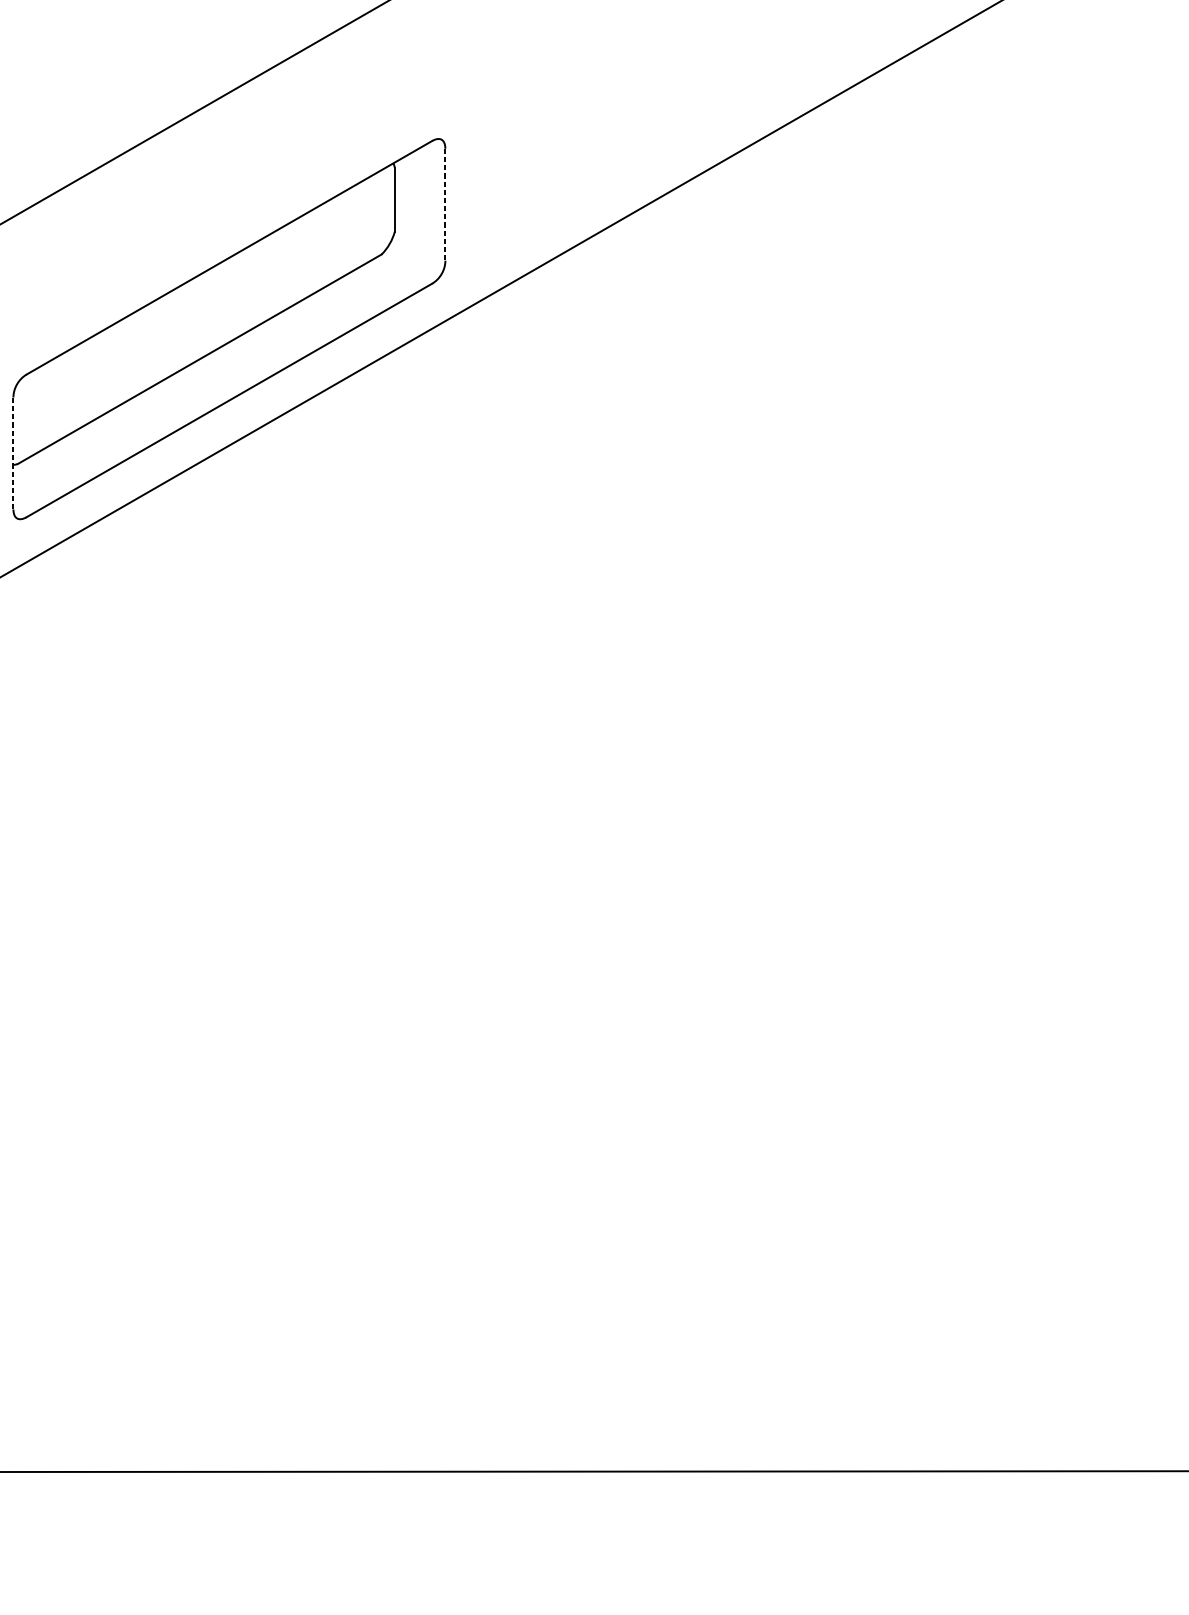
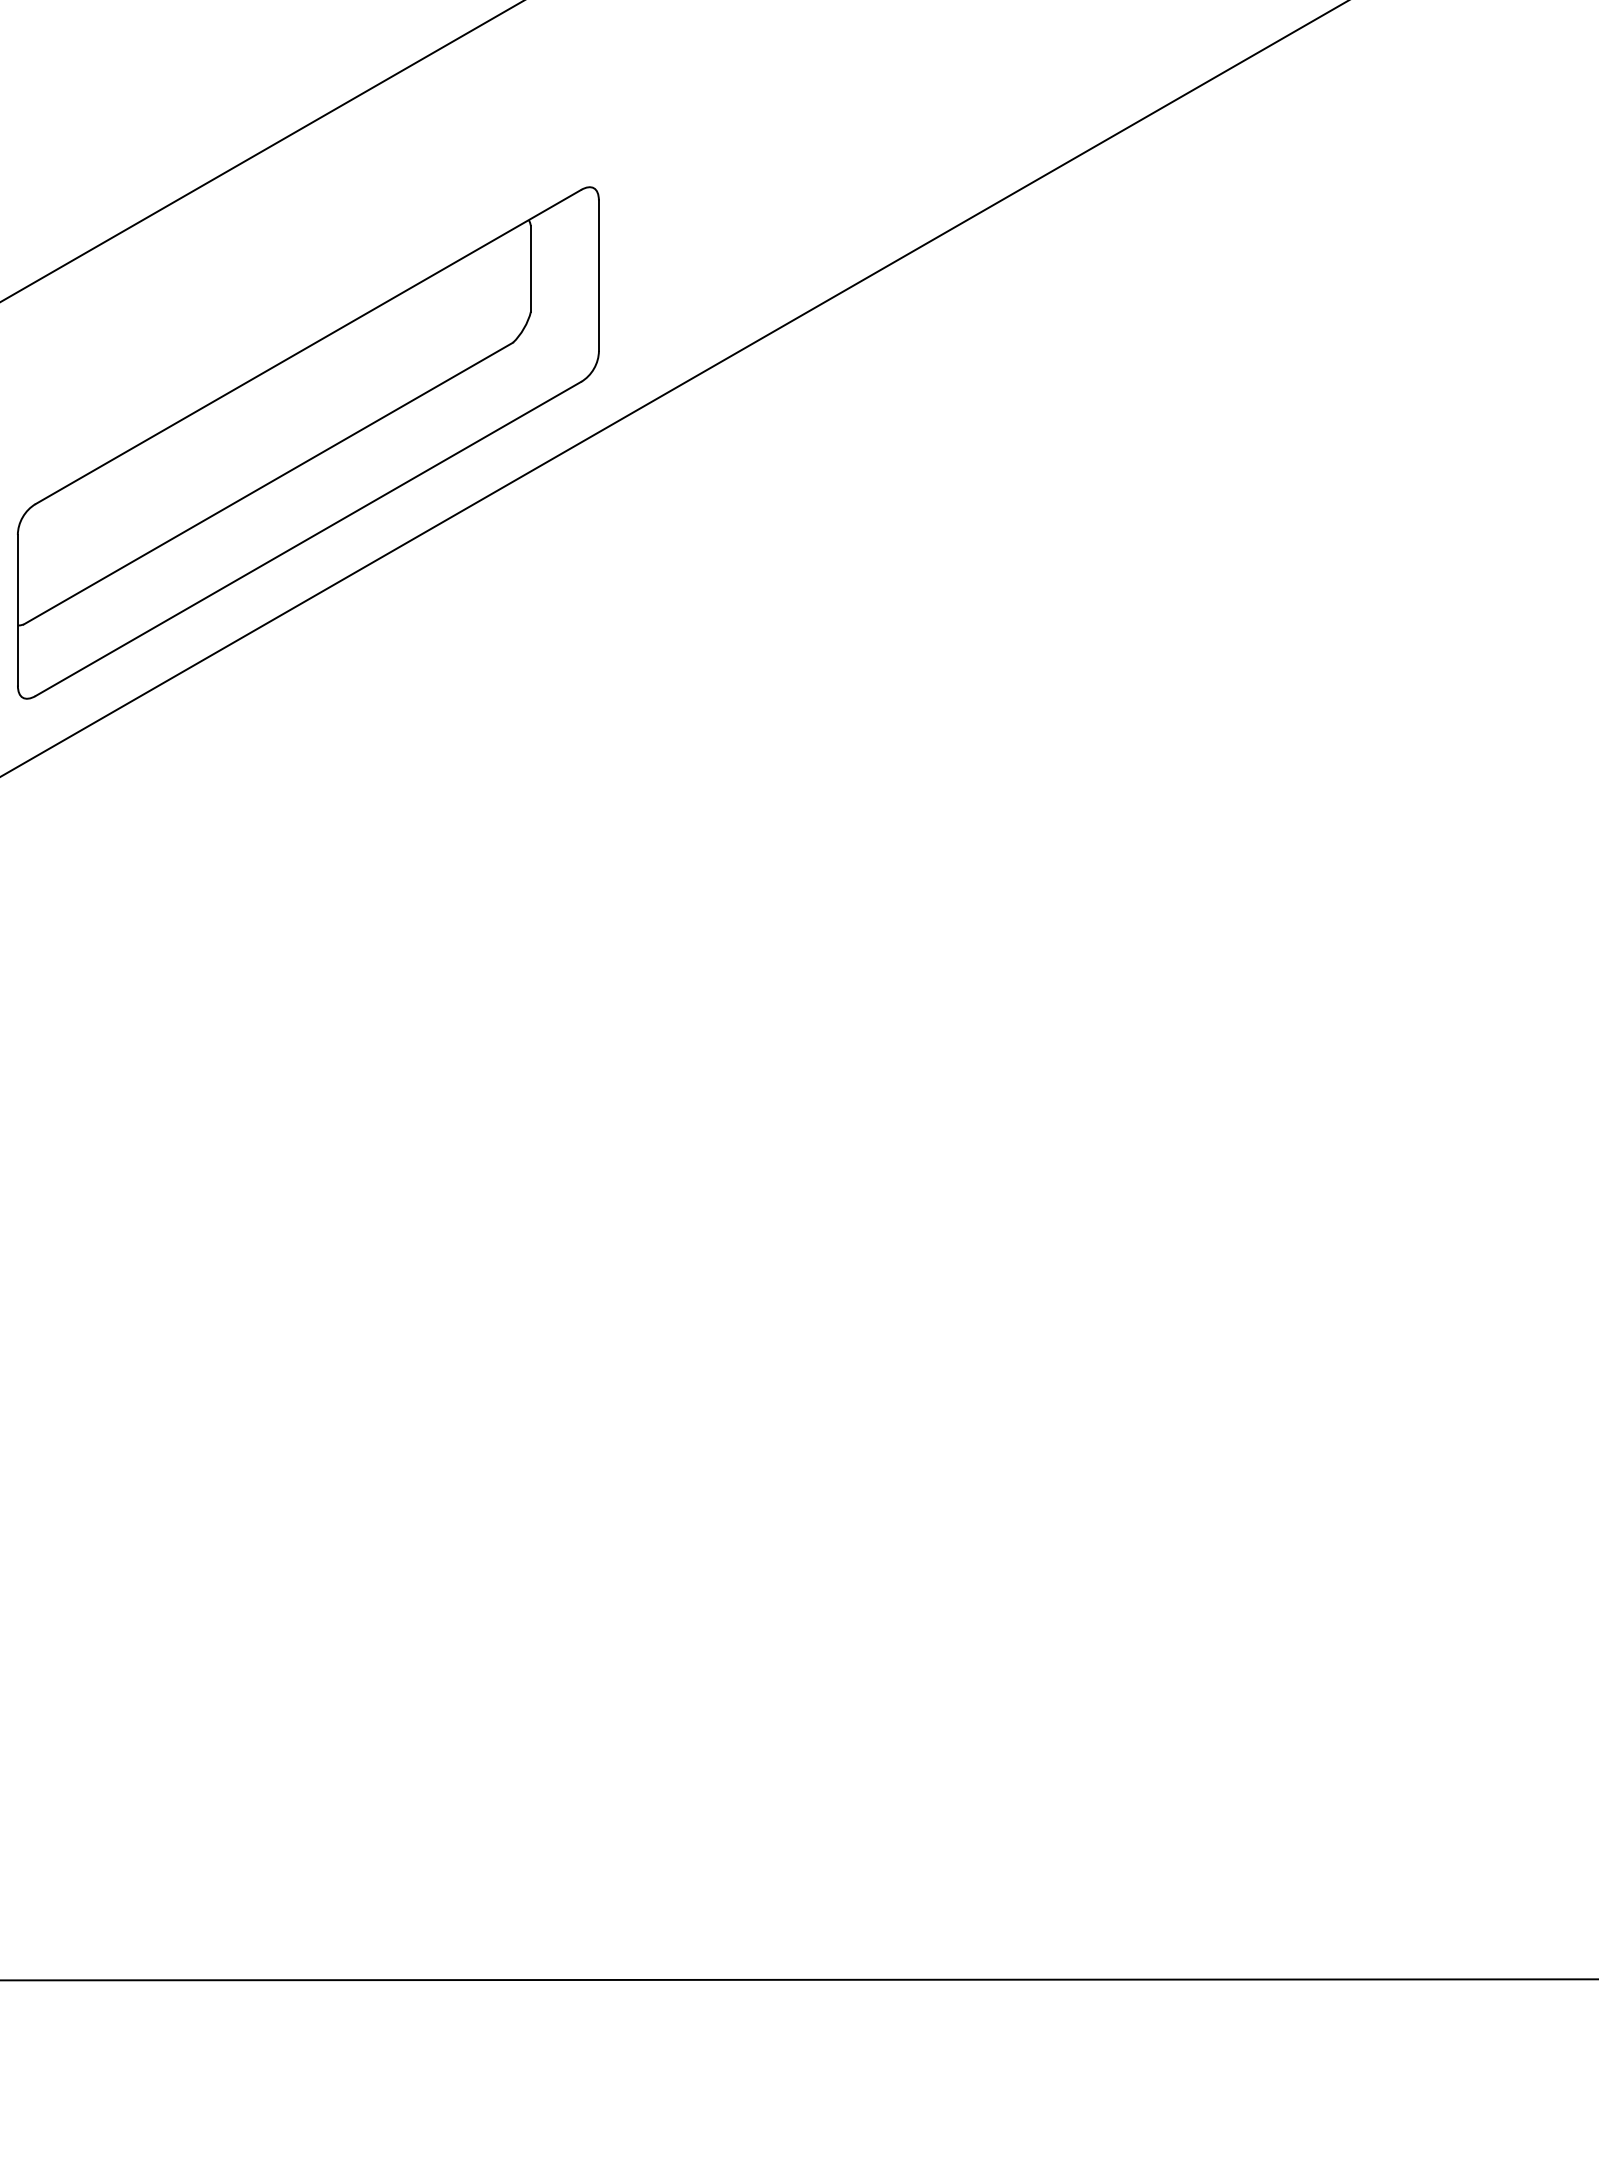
line: (445, 205) -> (598, 276), dashed -> solid
line: (13, 452) -> (17, 609), dashed -> solid

